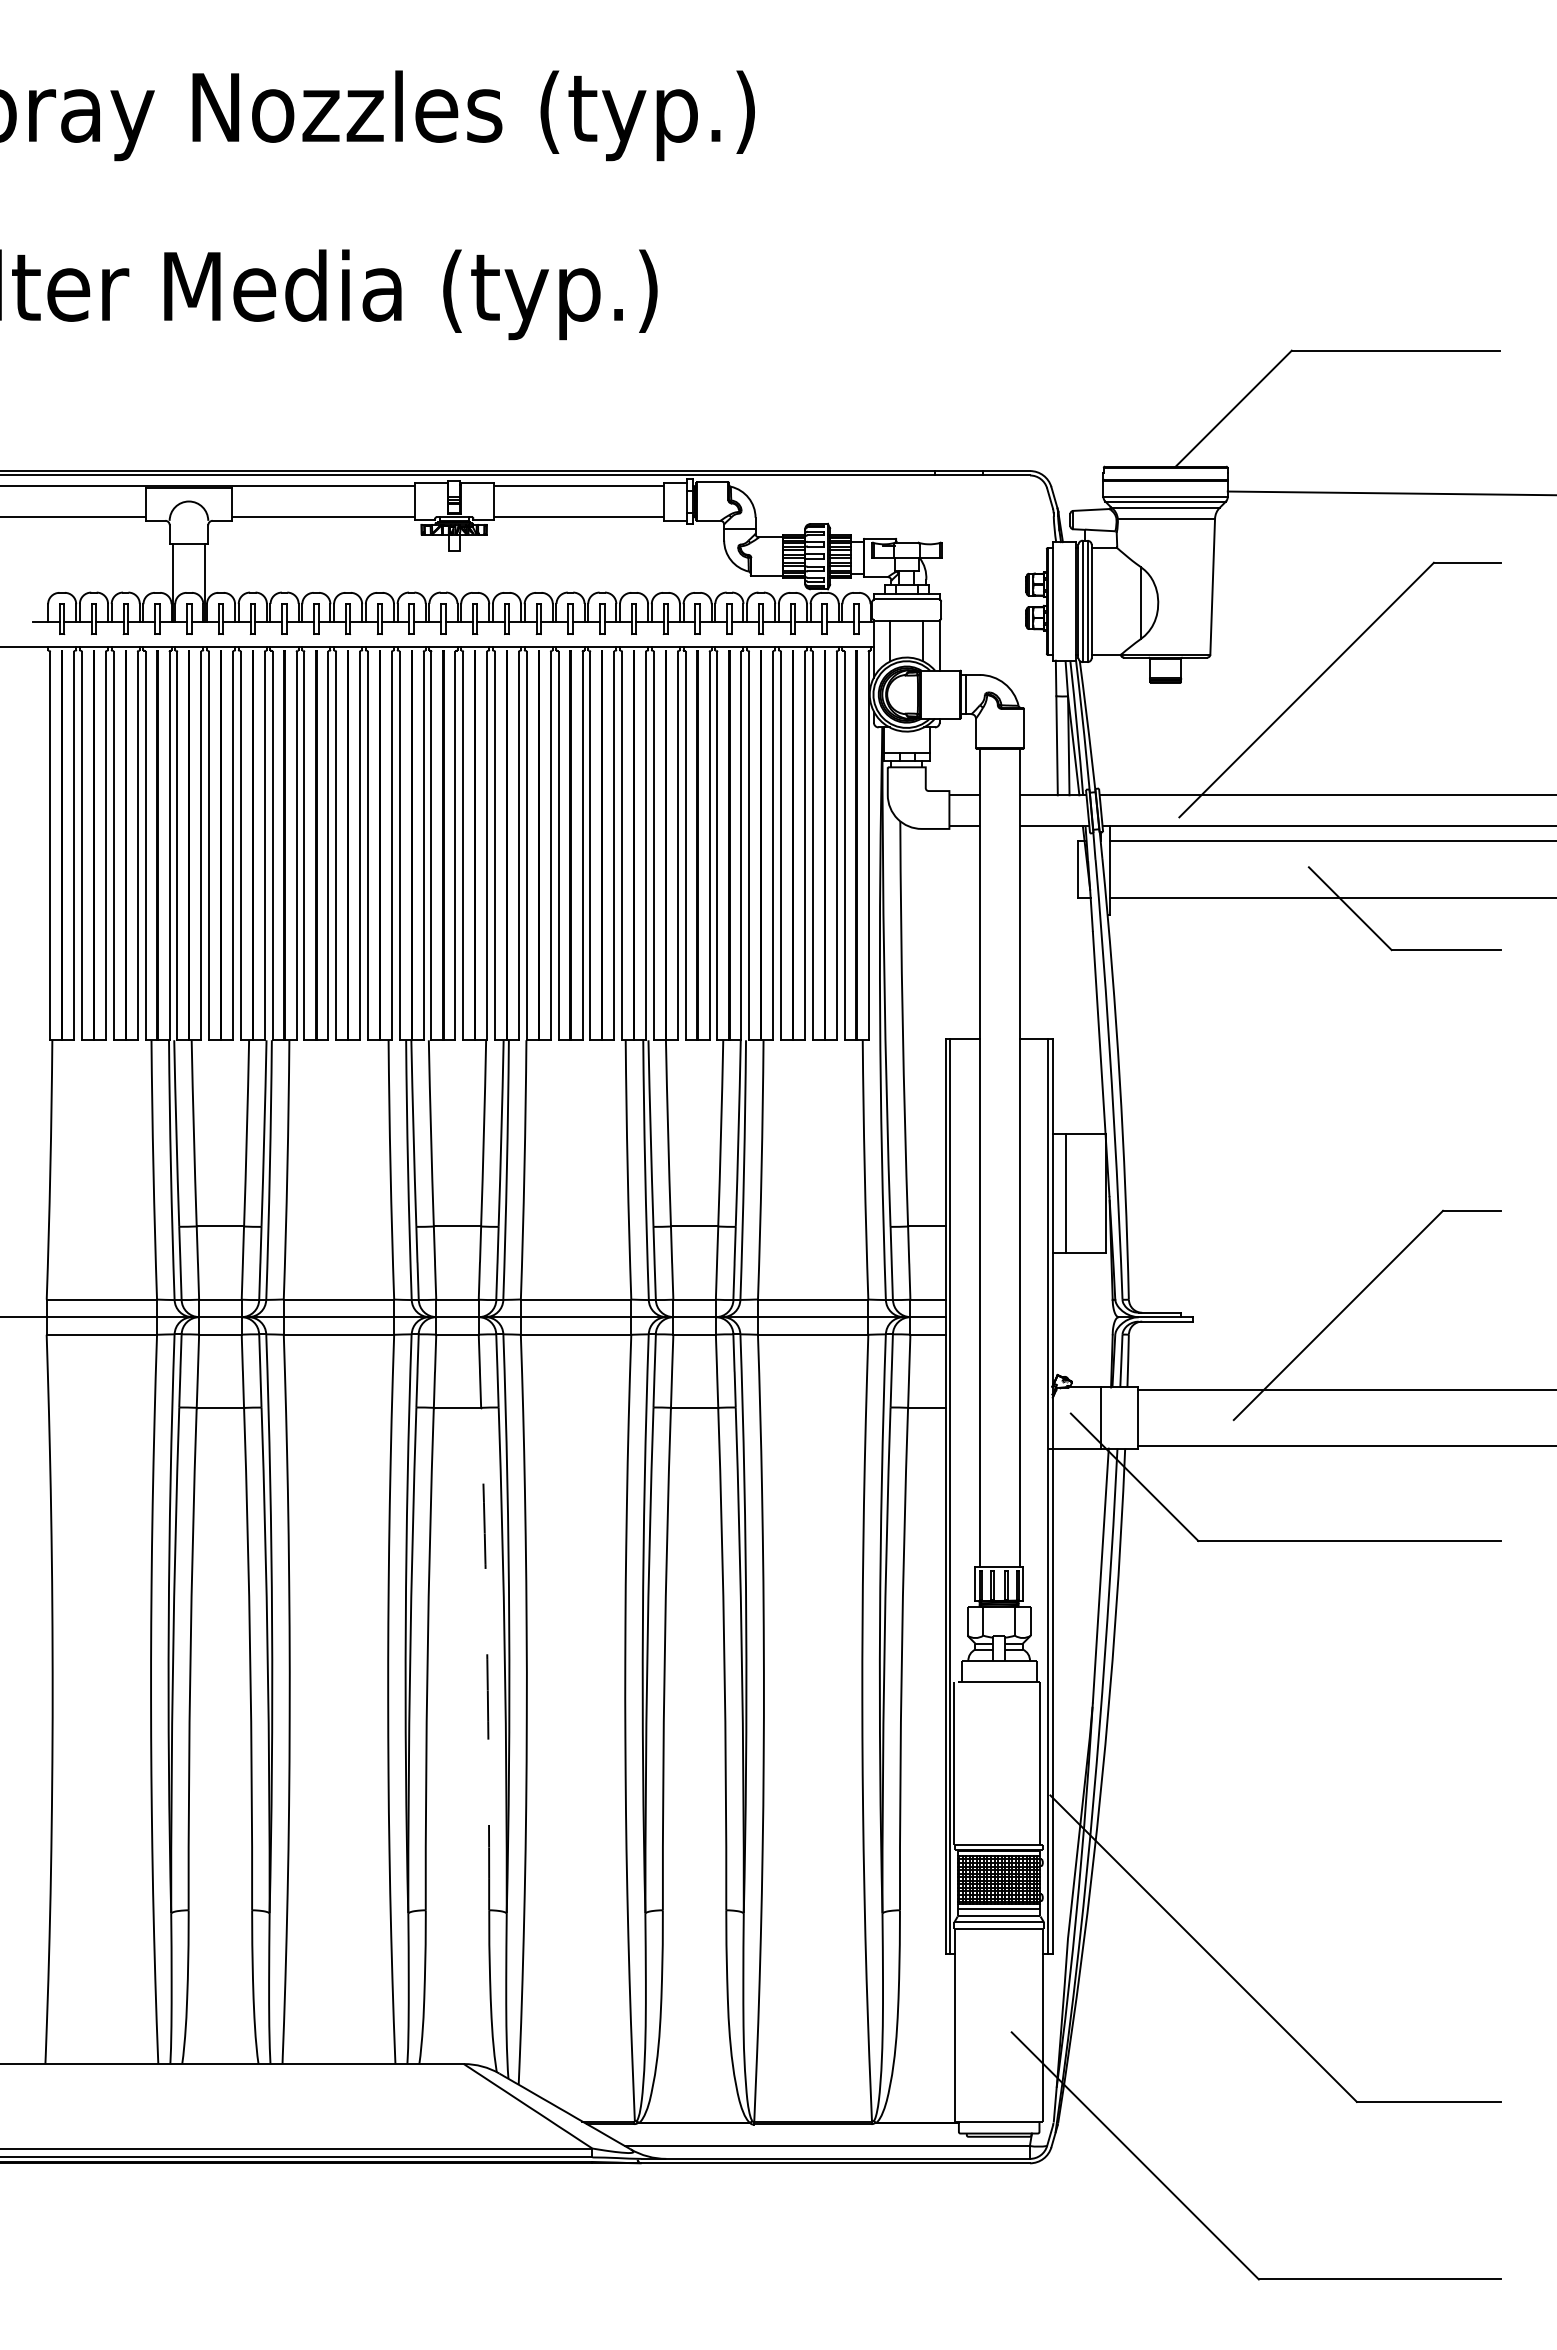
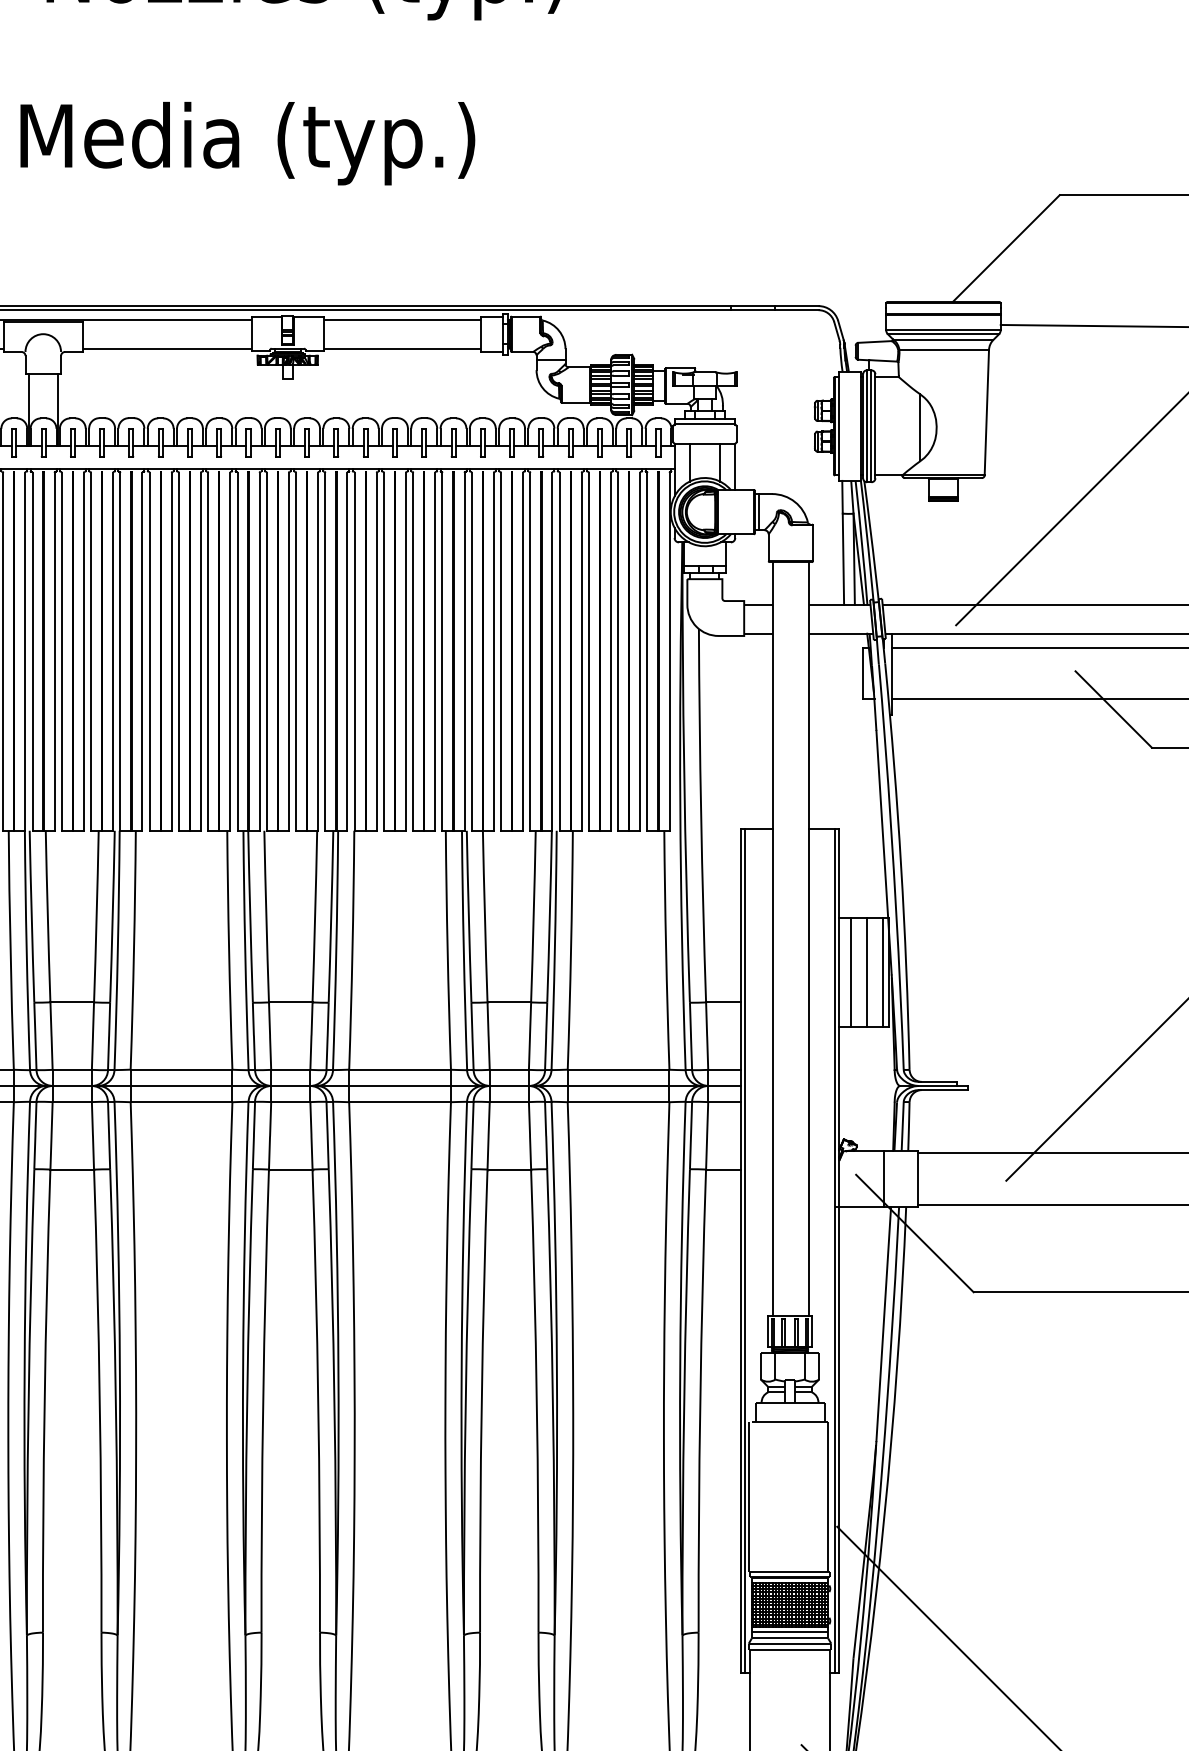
line: (1082, 1193) -> (866, 971), added
line: (1100, 1193) -> (883, 971), added
arc: (487, 1659) -> (318, 1401), dashed -> solid

